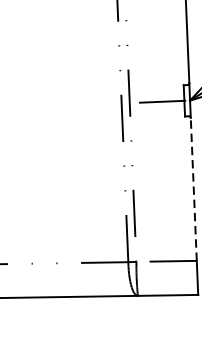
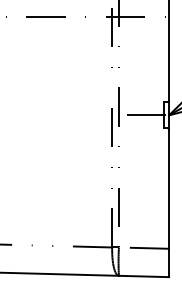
line: (194, 189) -> (169, 189), dashed -> solid

